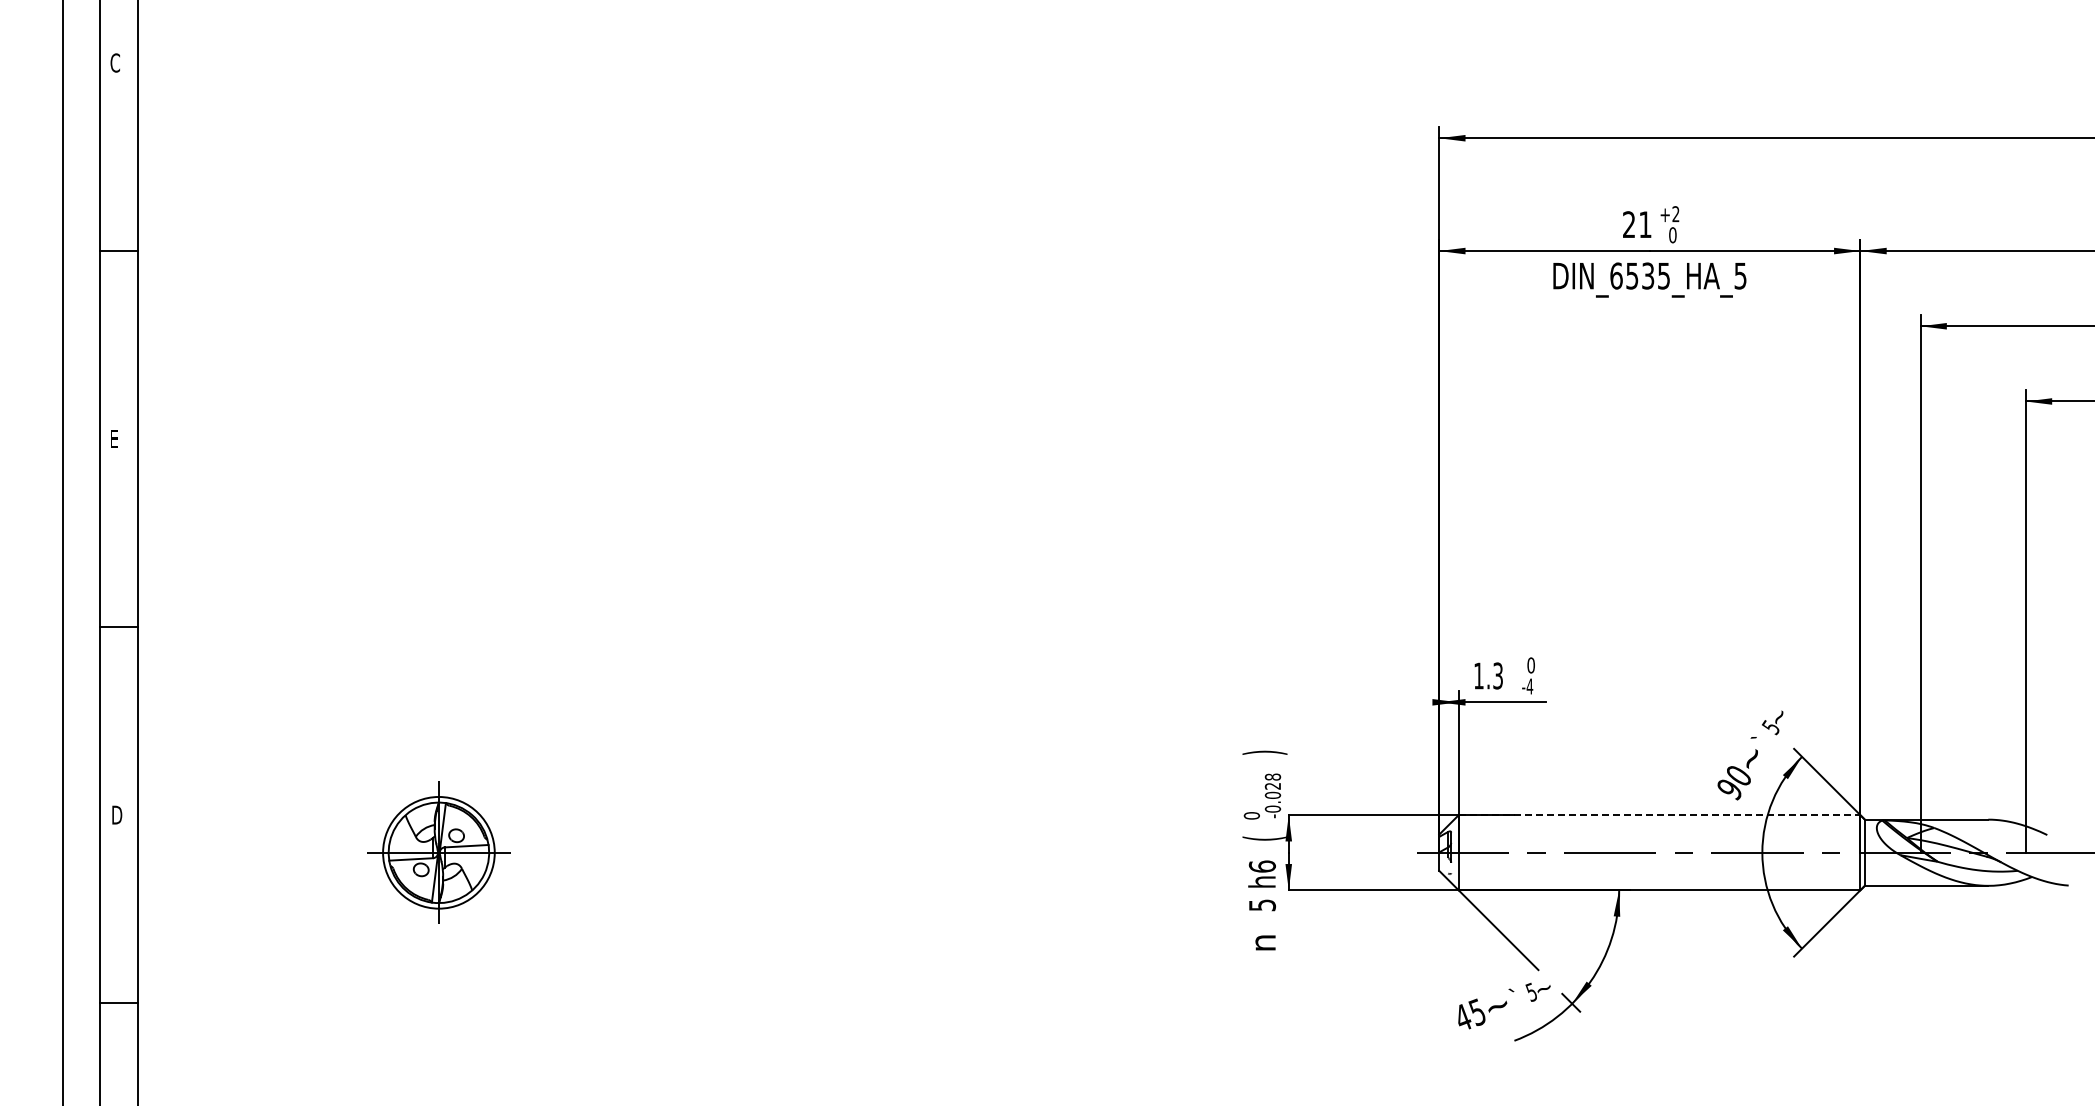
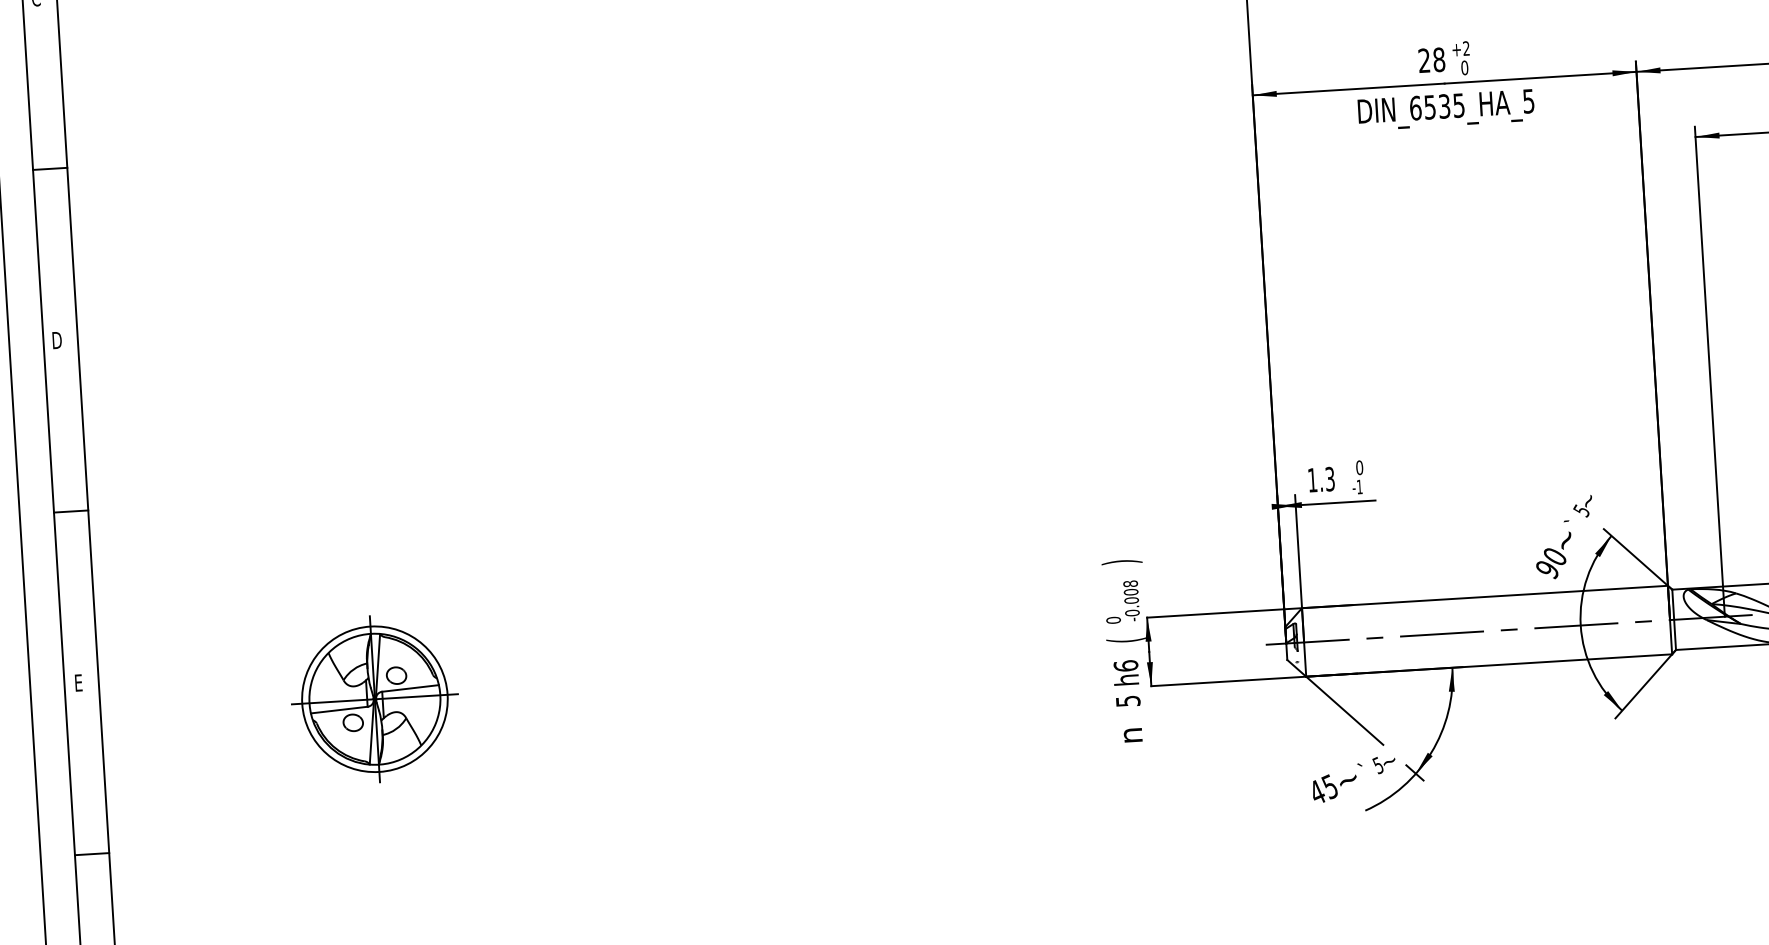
text: (1645, 224) -> (1439, 59), 21 -> 28
text: (115, 438) -> (57, 339), E -> D
text: (1529, 686) -> (1359, 487), -4 -> -1
text: (1273, 785) -> (1131, 591), -0.028 -> -0.008
text: (117, 814) -> (79, 682), D -> E
line: (1659, 815) -> (1484, 597), dashed -> solid
part: (438, 852) -> (374, 699), size x1.43

